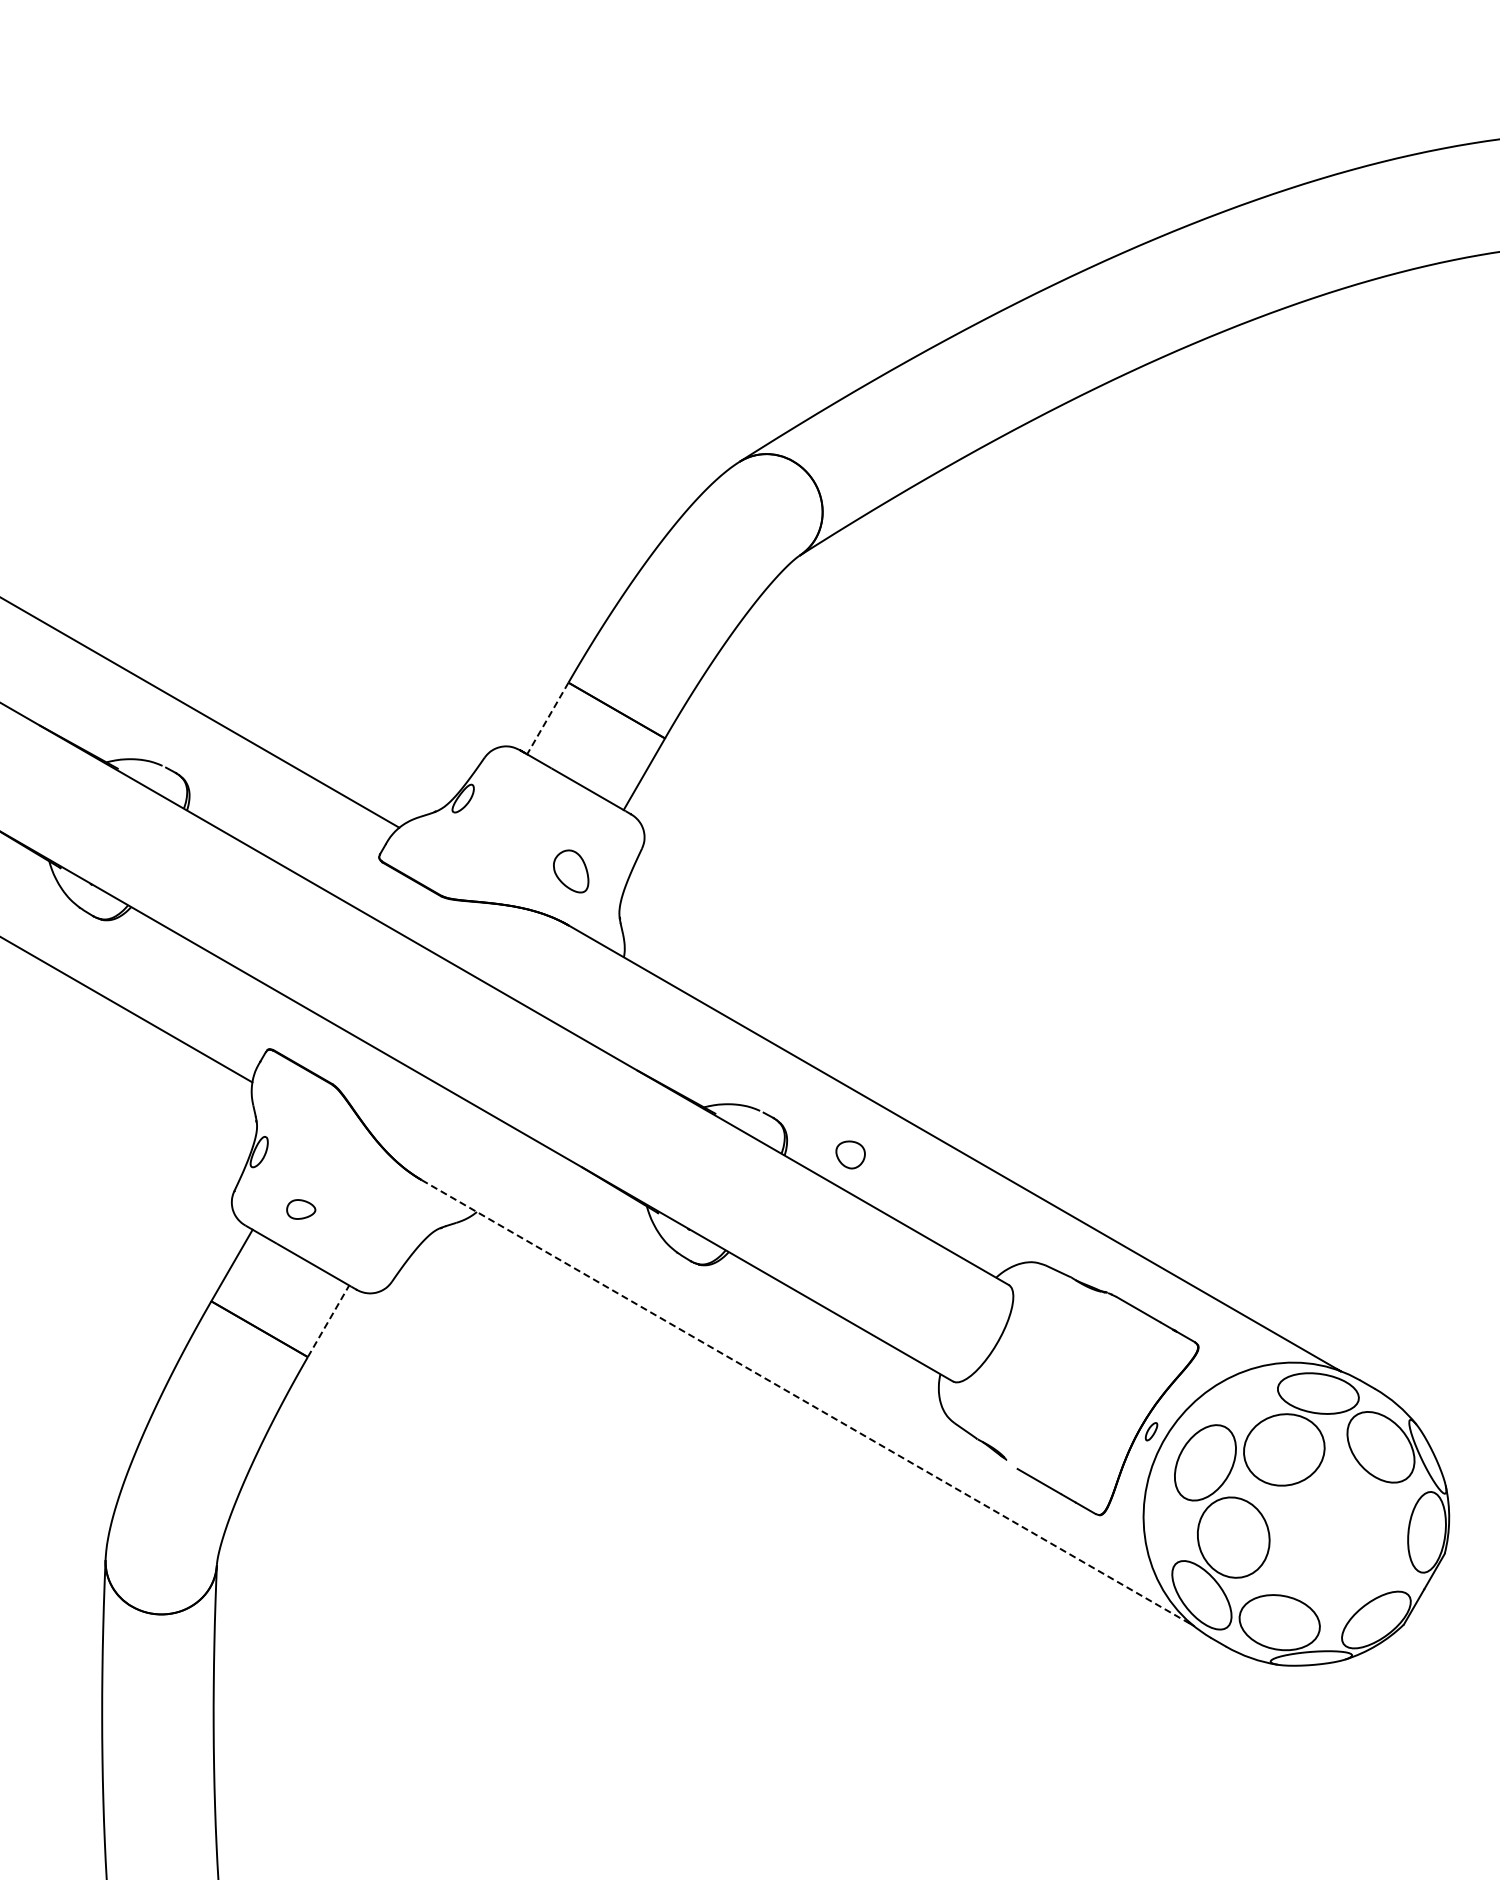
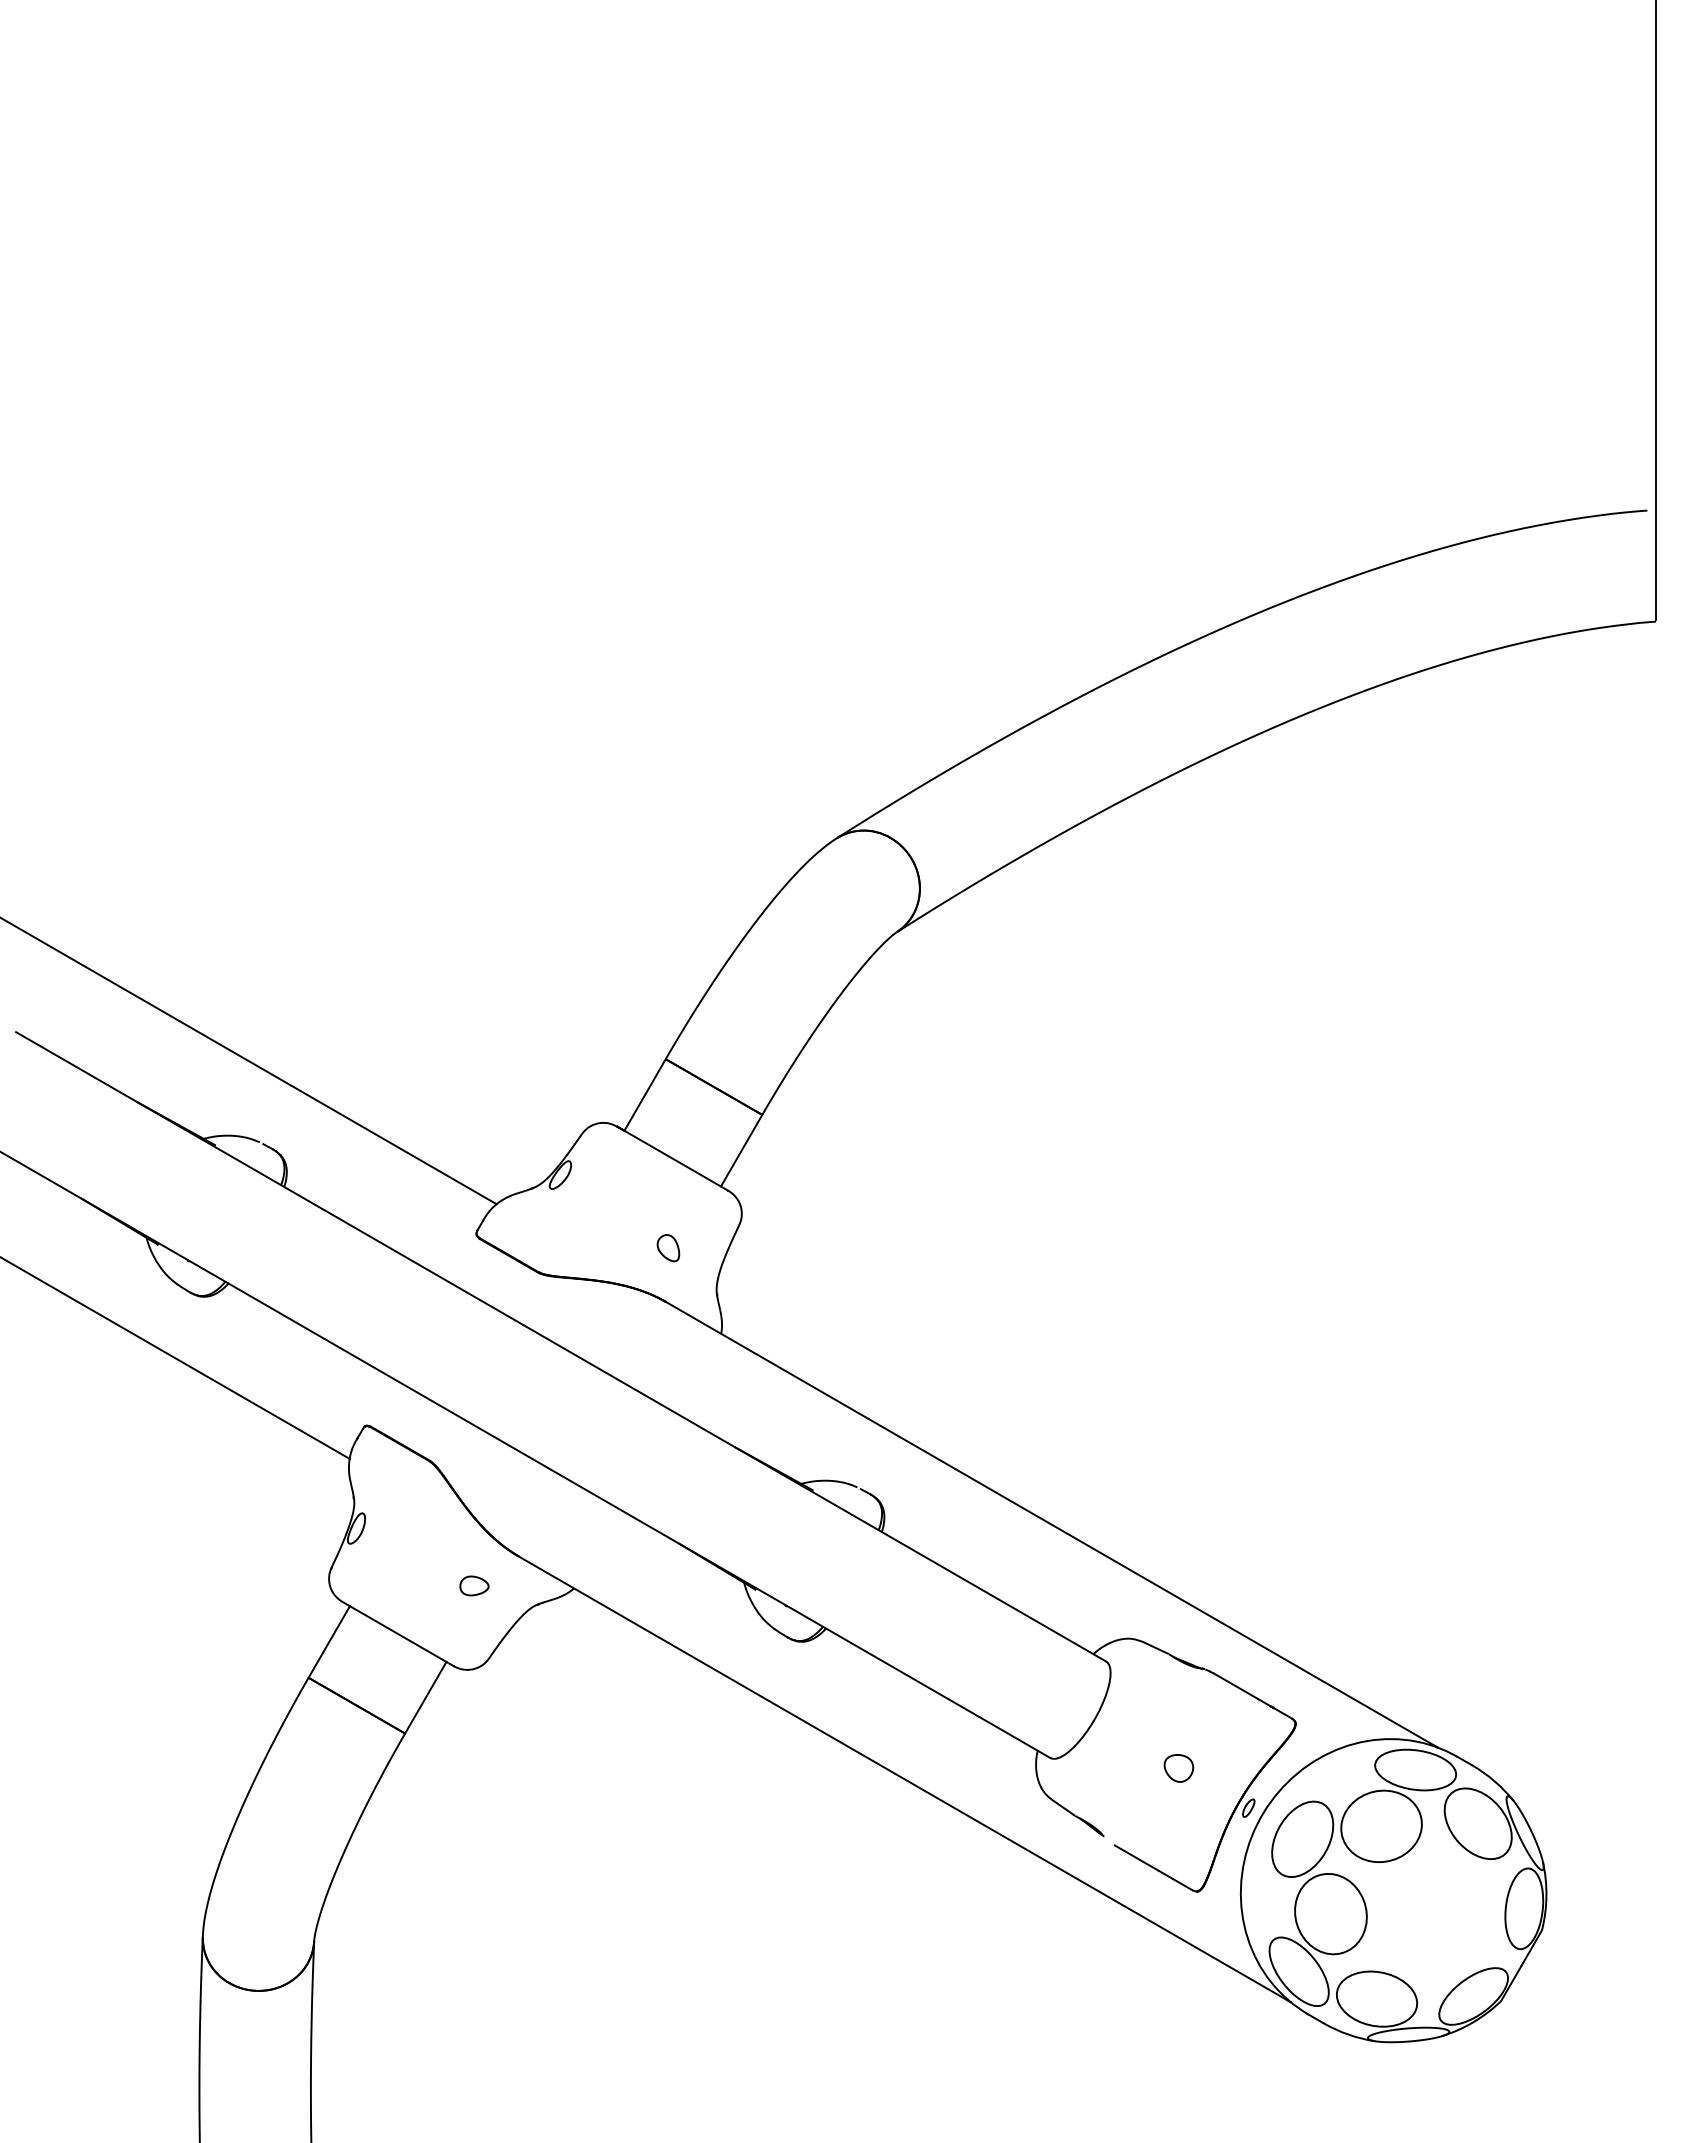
line: (547, 719) -> (644, 1095), dashed -> solid
part: (571, 872) -> (668, 1248), size x0.62
part: (850, 1155) -> (1178, 1768), moved
part: (301, 1209) -> (474, 1585), moved
line: (329, 1321) -> (426, 1697), dashed -> solid
line: (808, 1403) -> (905, 1779), dashed -> solid

